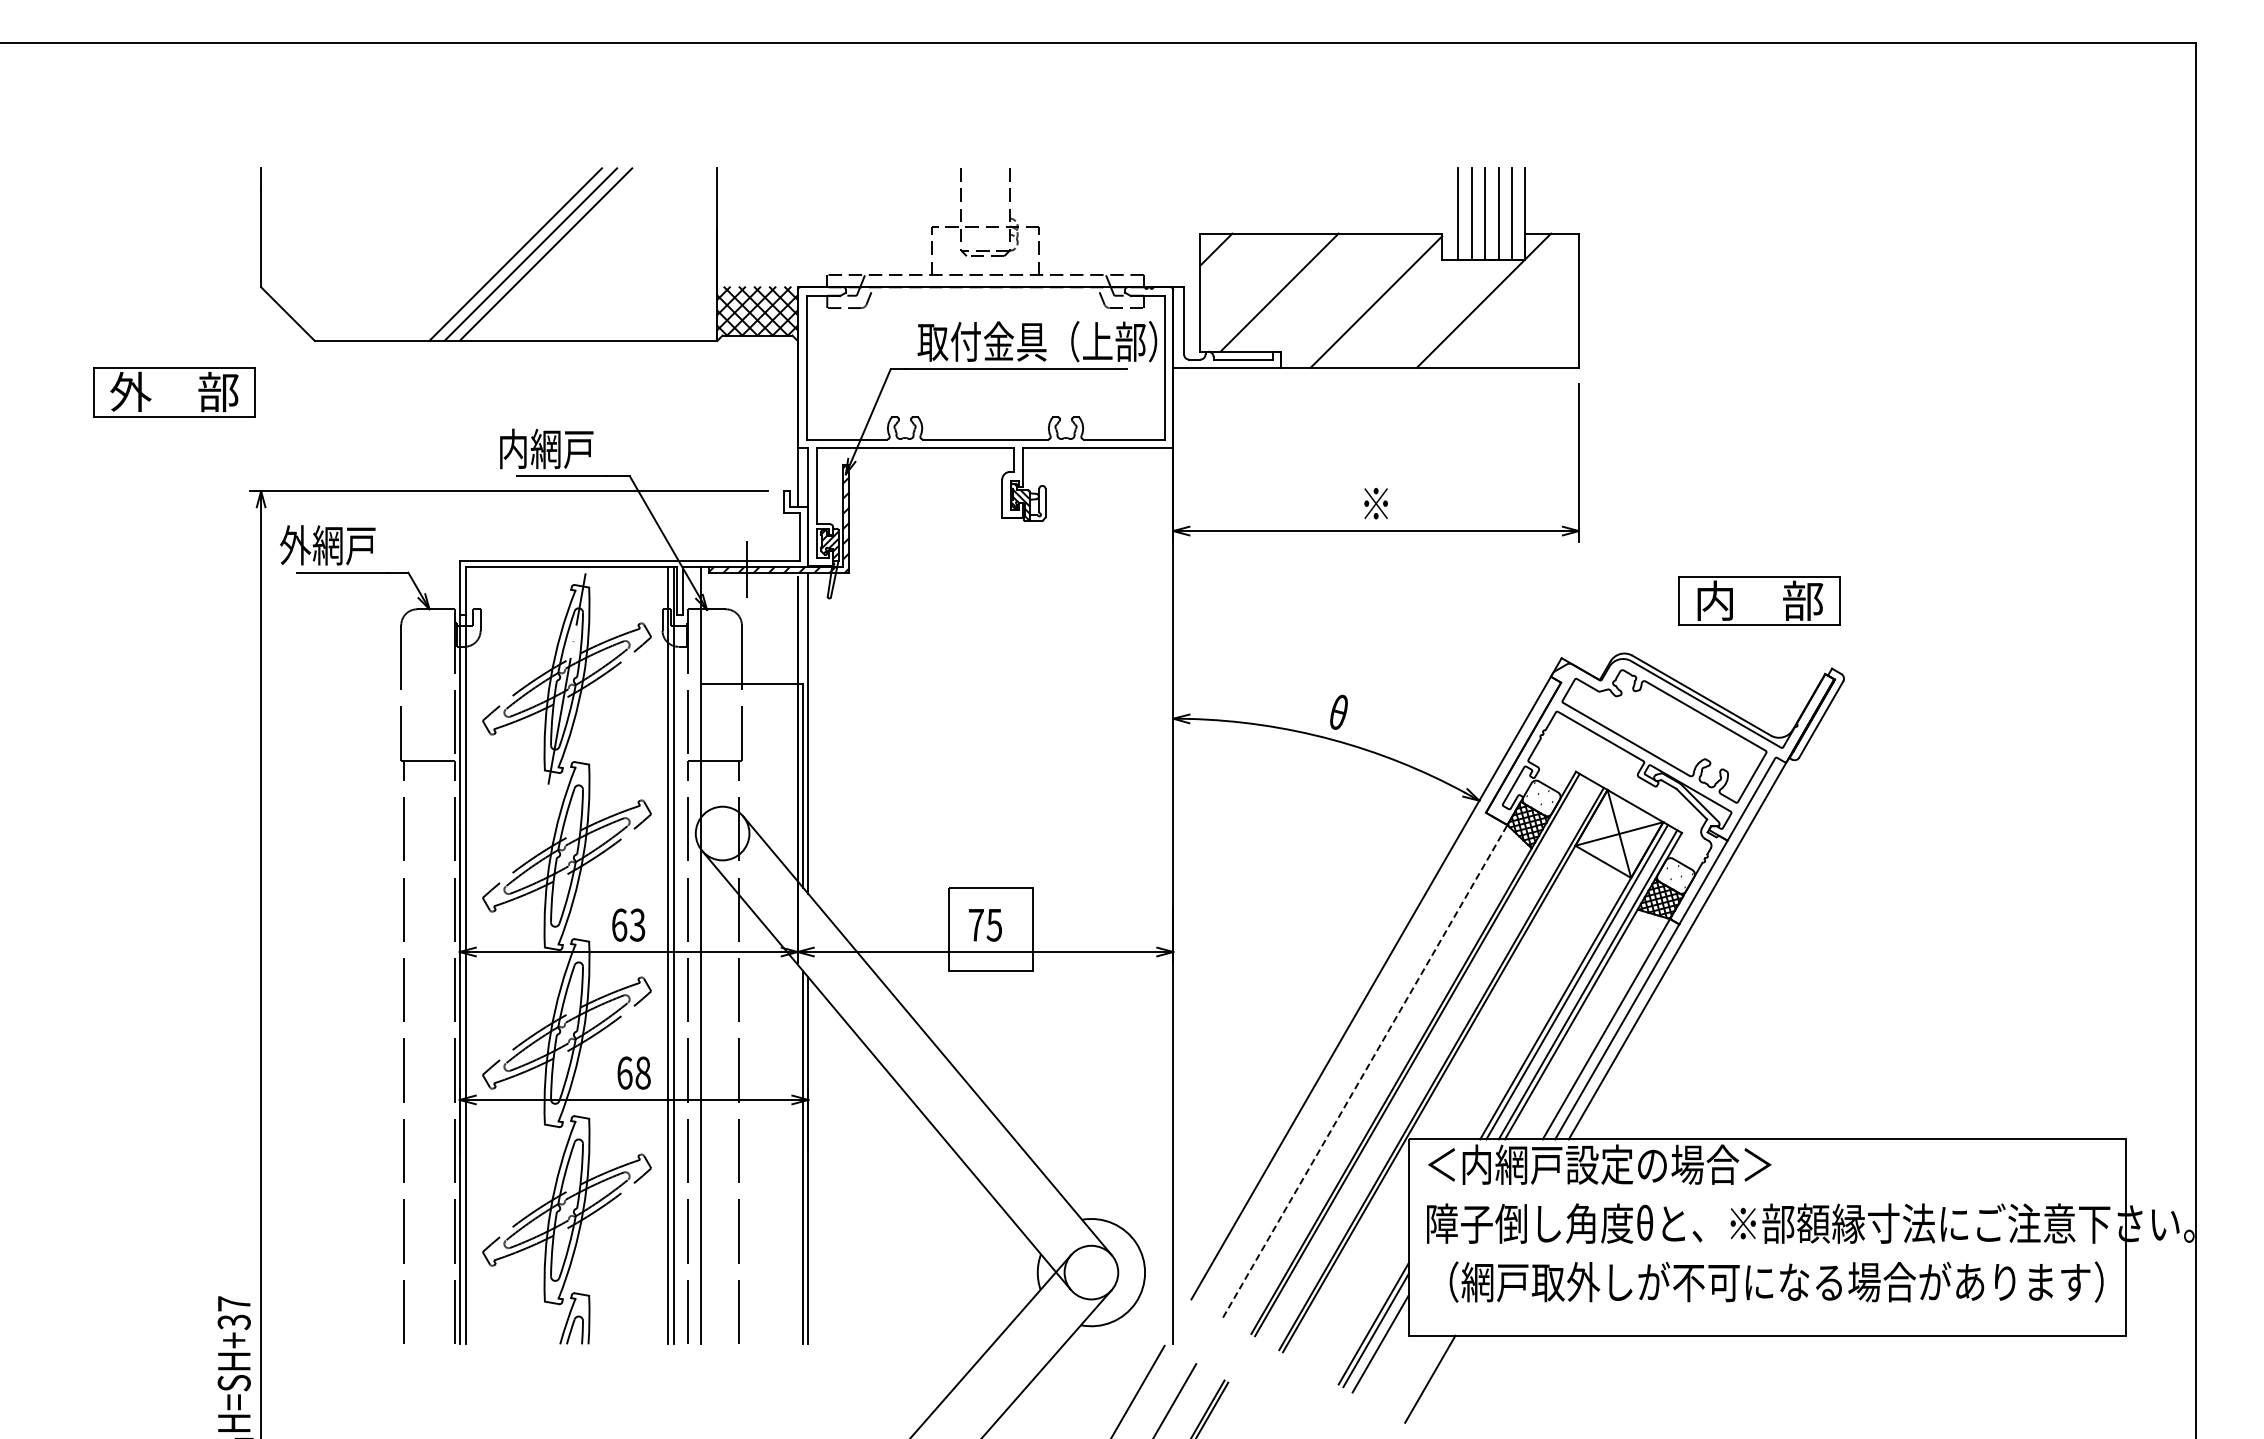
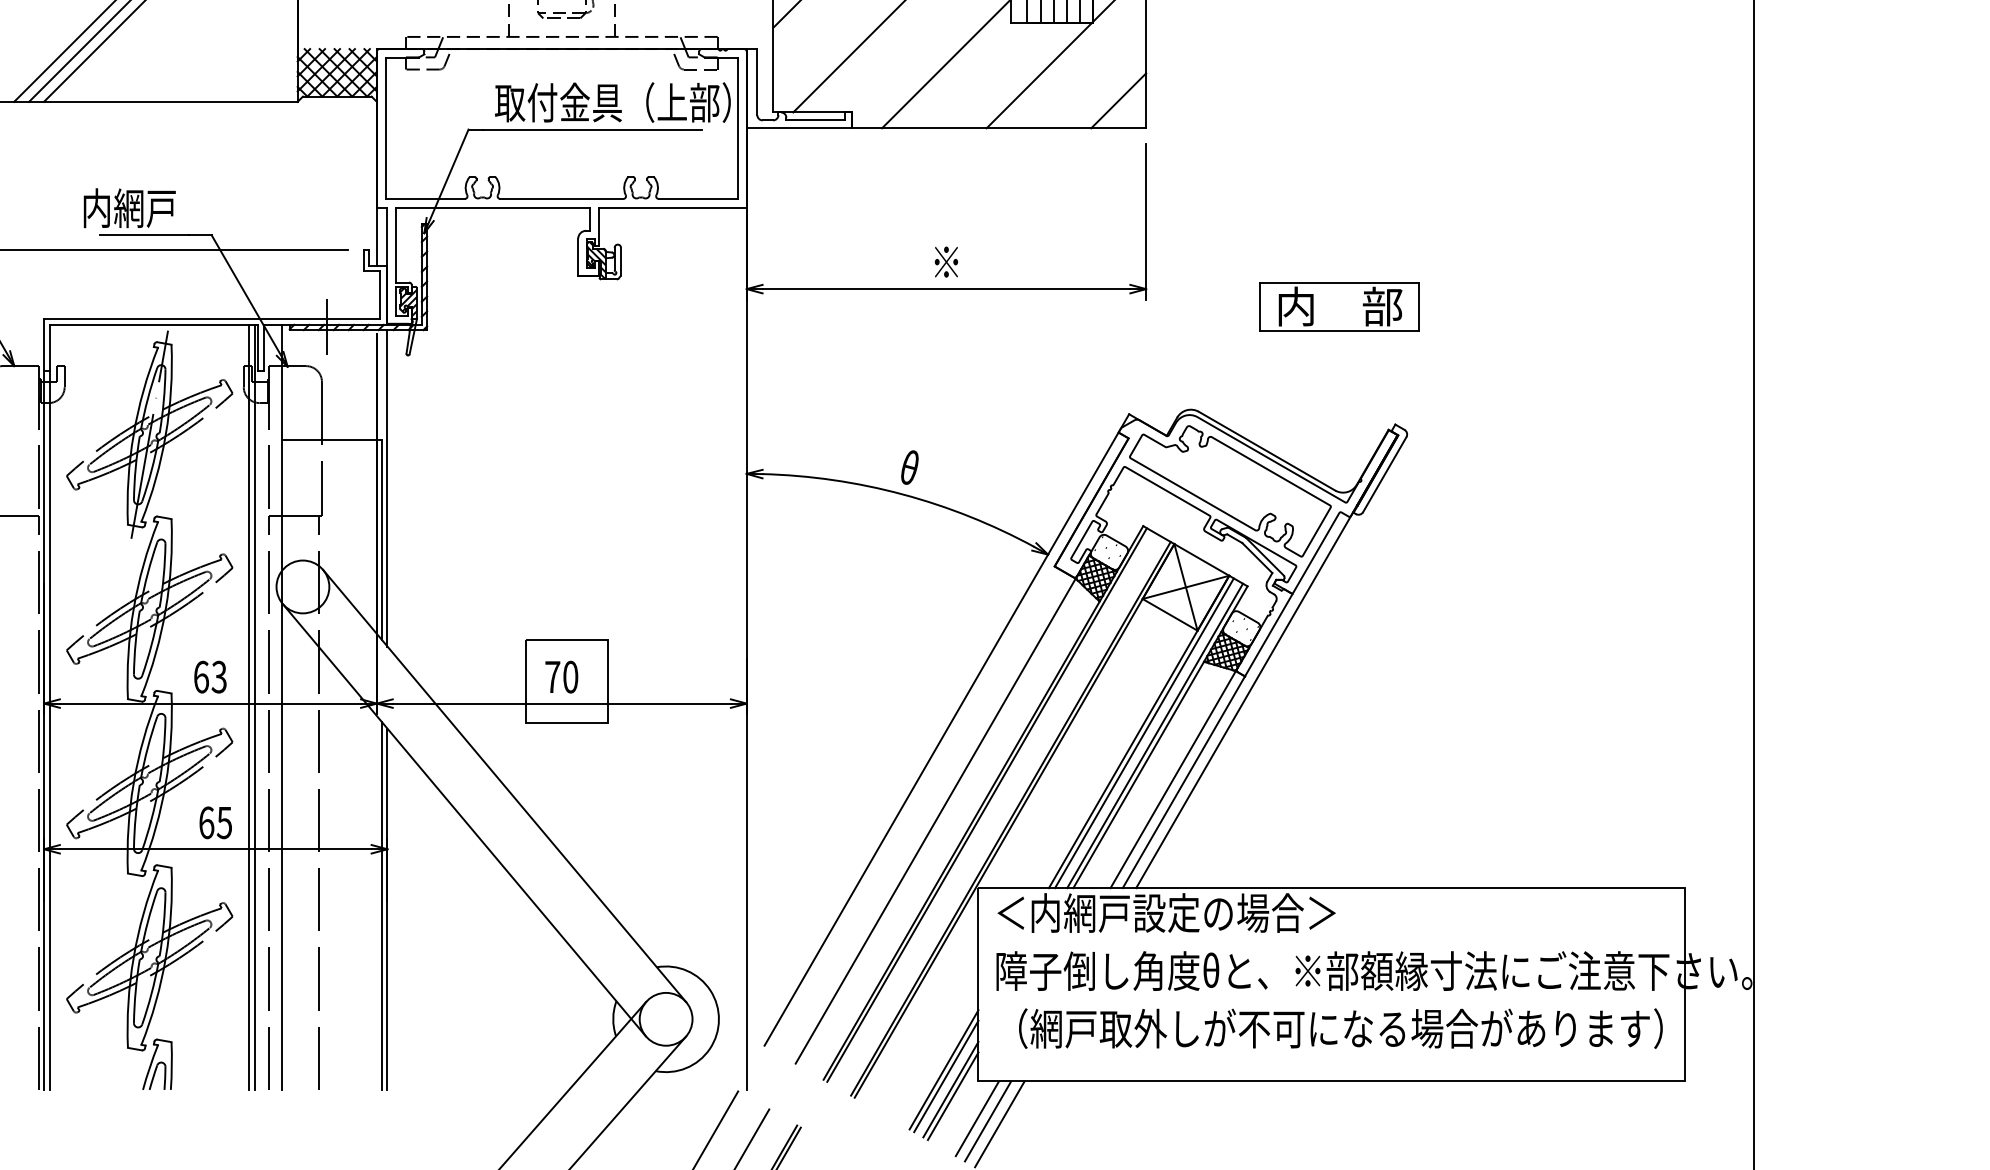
line: (1550, 339) -> (1118, 100), added
part: (1759, 600) -> (1339, 306), moved
text: (994, 924) -> (570, 676), 75 -> 70
line: (1365, 1070) -> (935, 820), dashed -> solid
text: (642, 1072) -> (224, 822), 68 -> 65
line: (1382, 1350) -> (952, 1096), added
line: (1407, 1373) -> (977, 1118), added
line: (1417, 1375) -> (987, 1120), added

